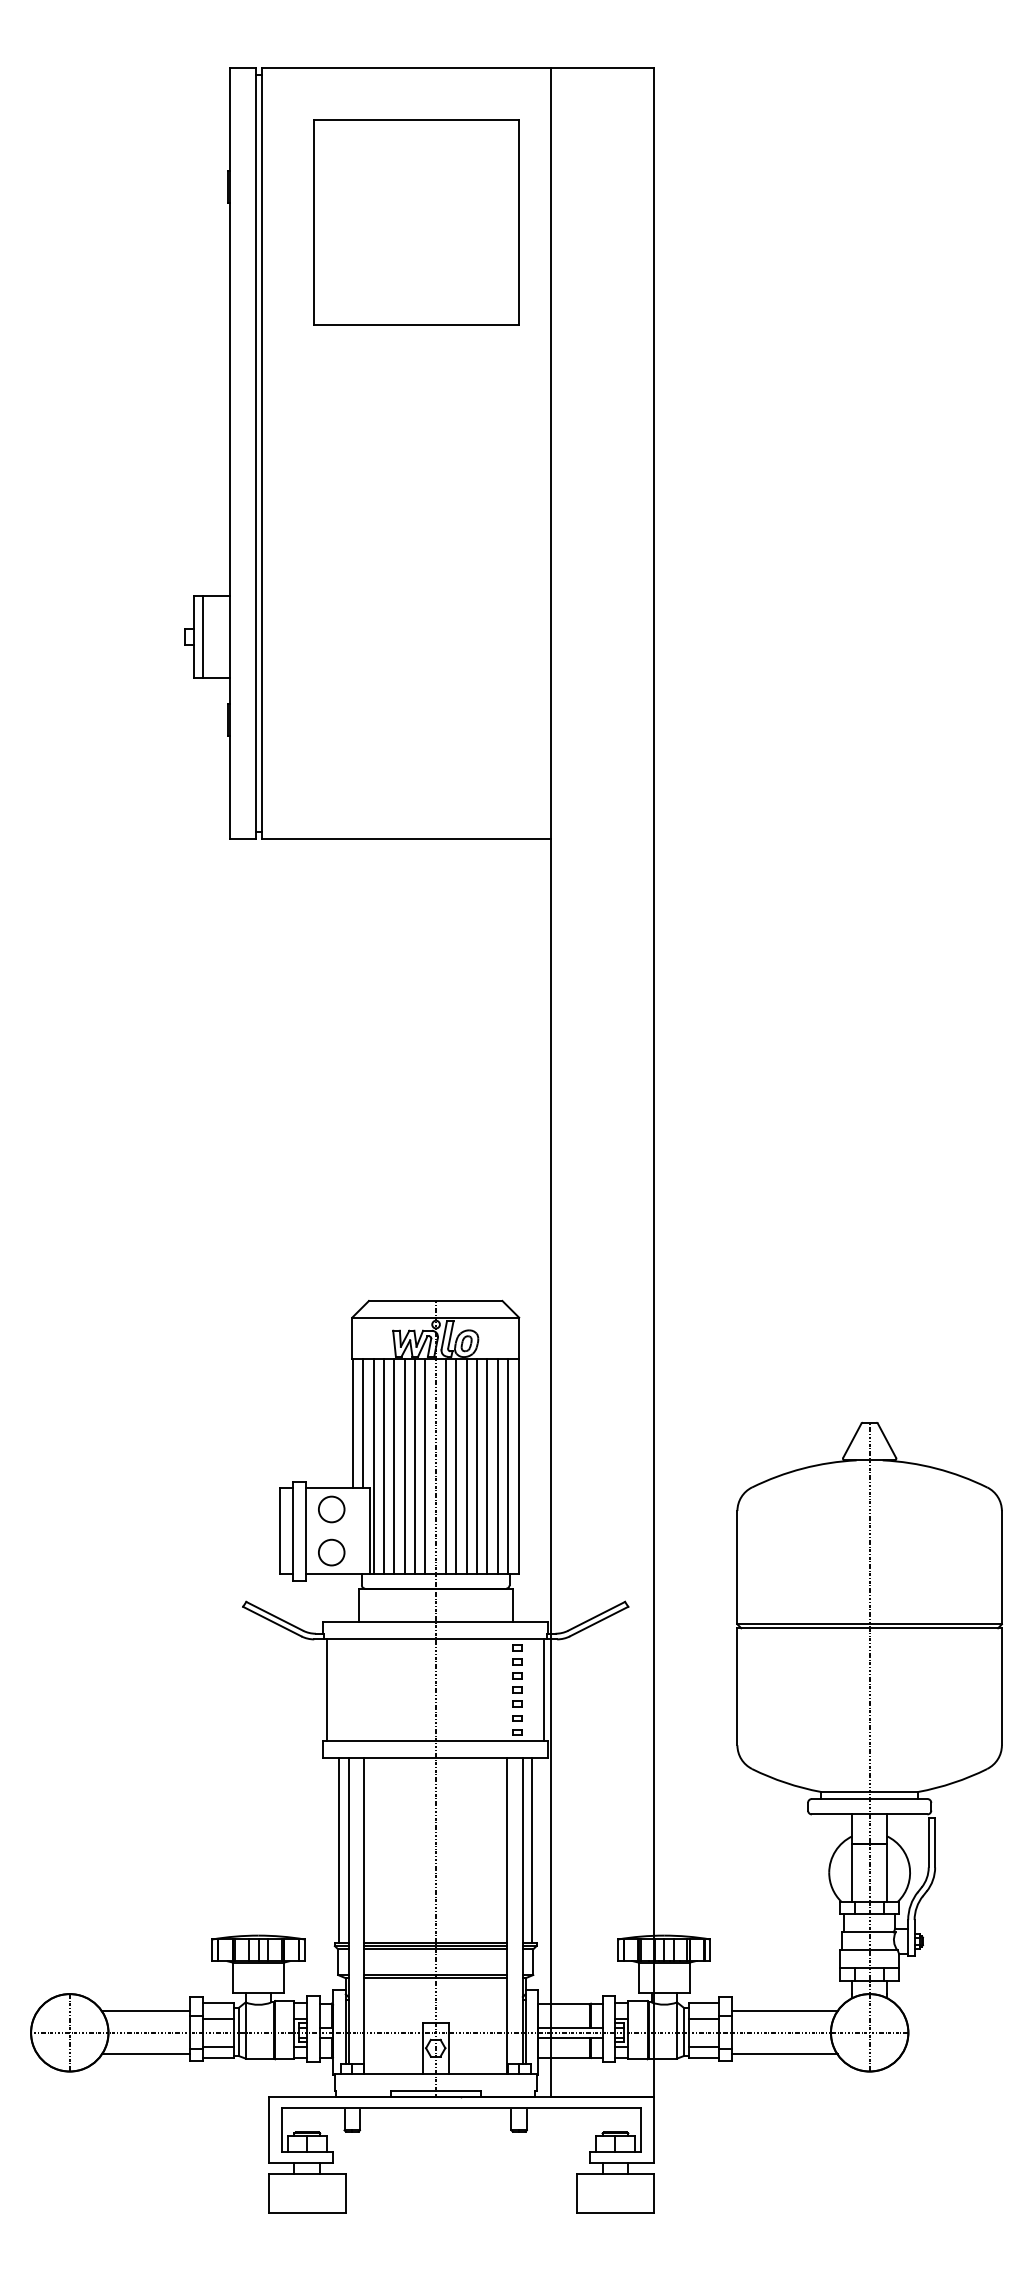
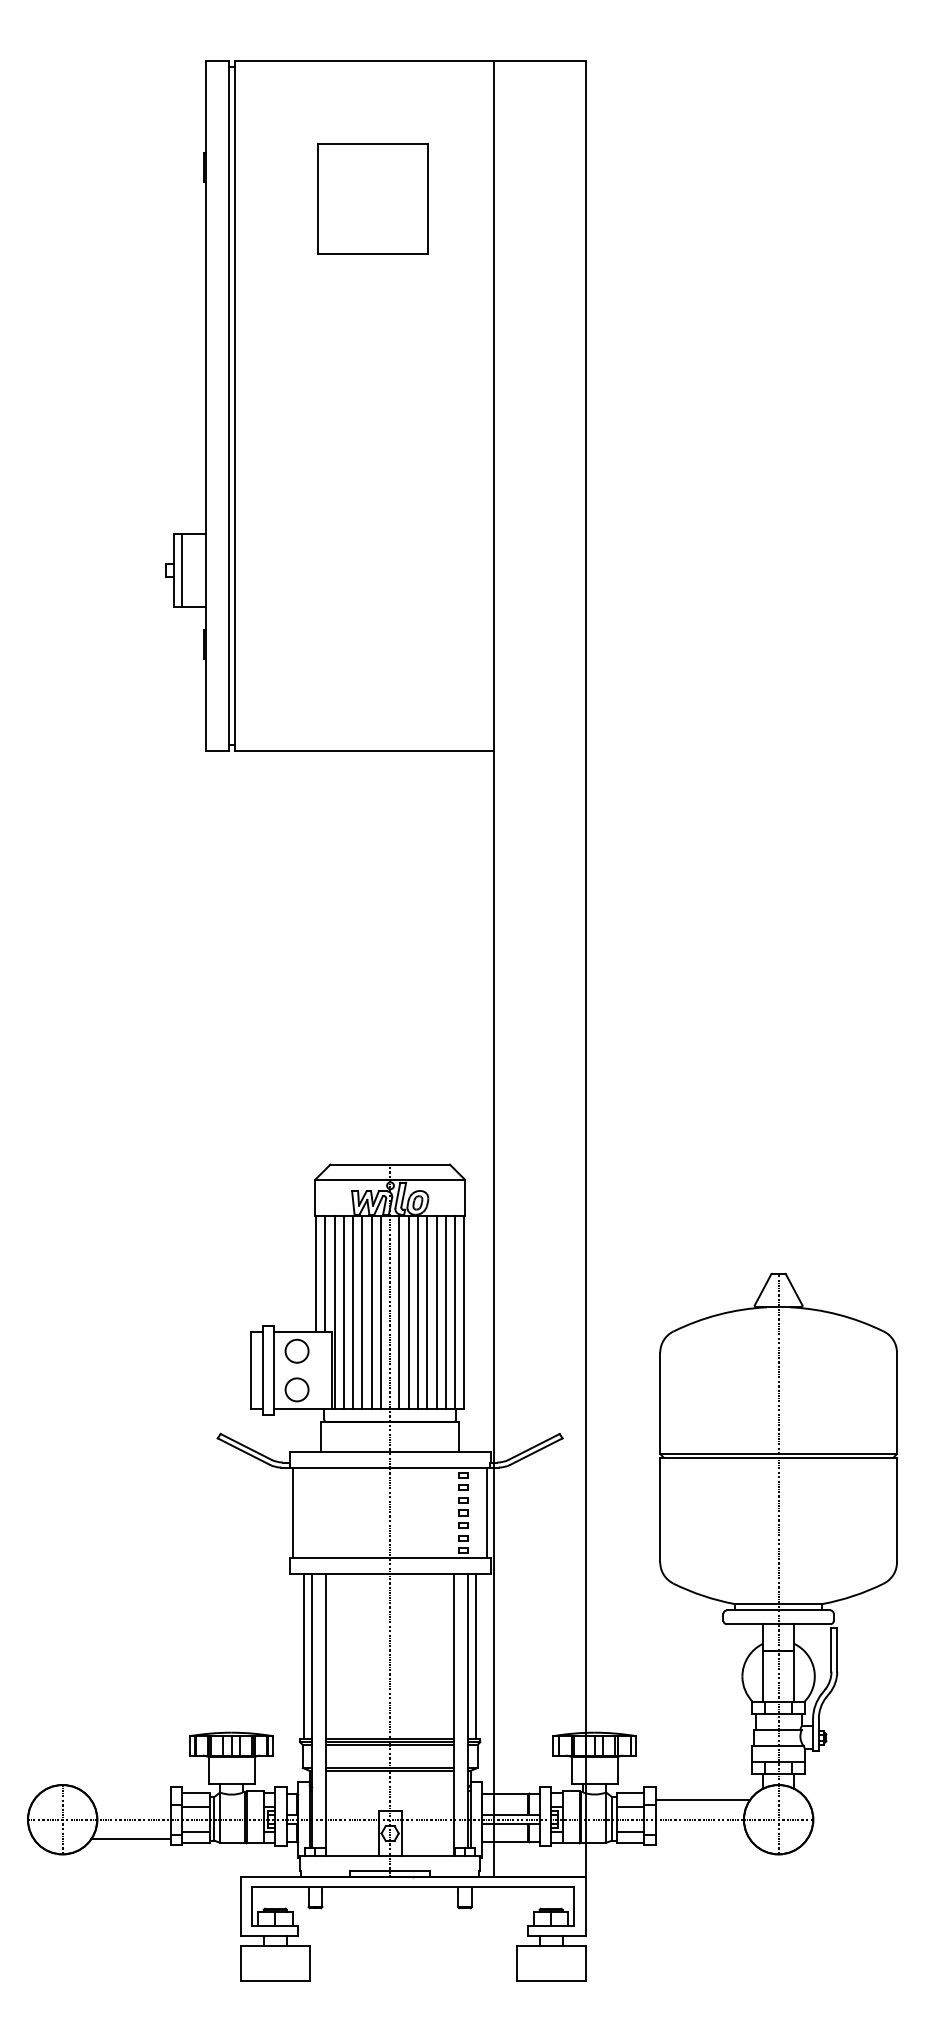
part: (416, 222) -> (372, 199), size x0.6
line: (145, 2011) -> (130, 1800), removed
line: (784, 2054) -> (702, 1839), removed

